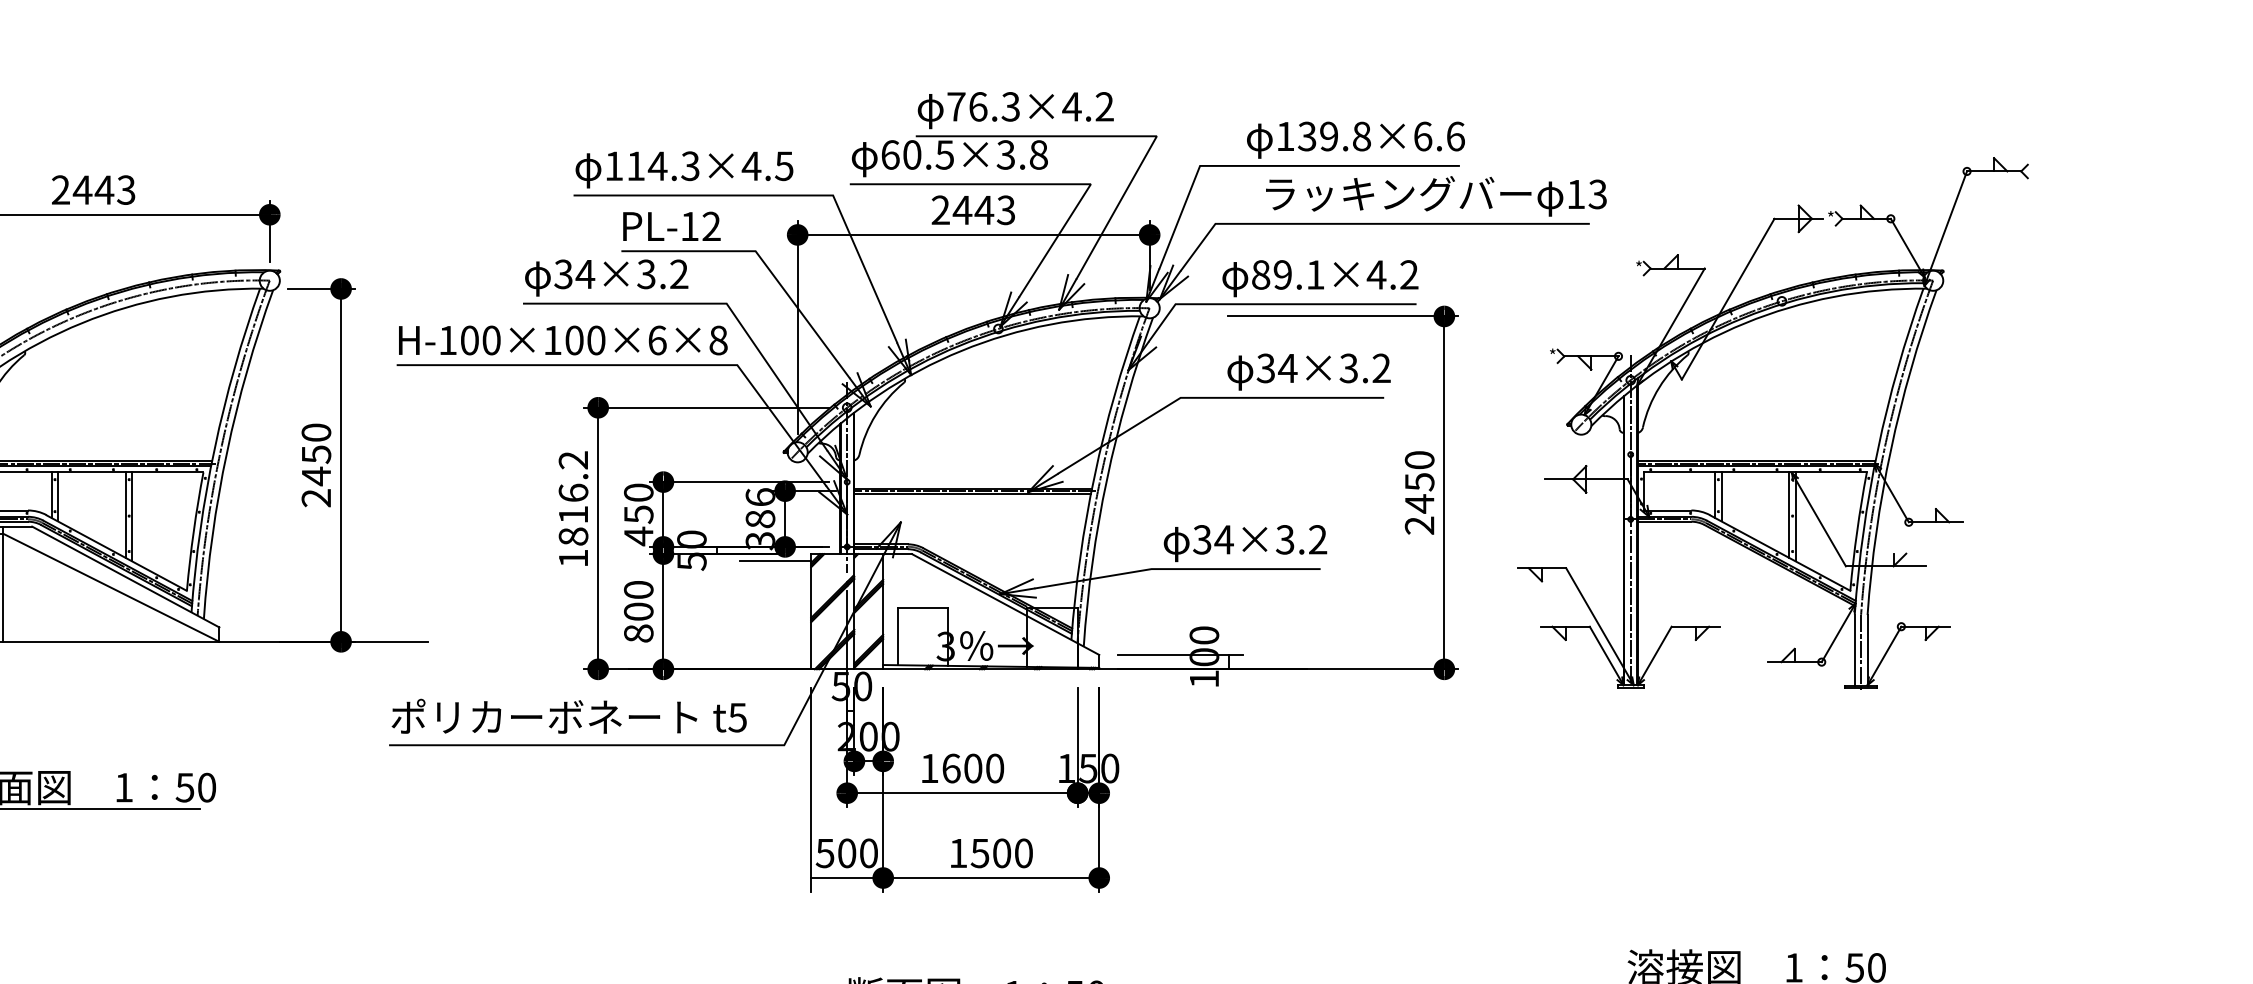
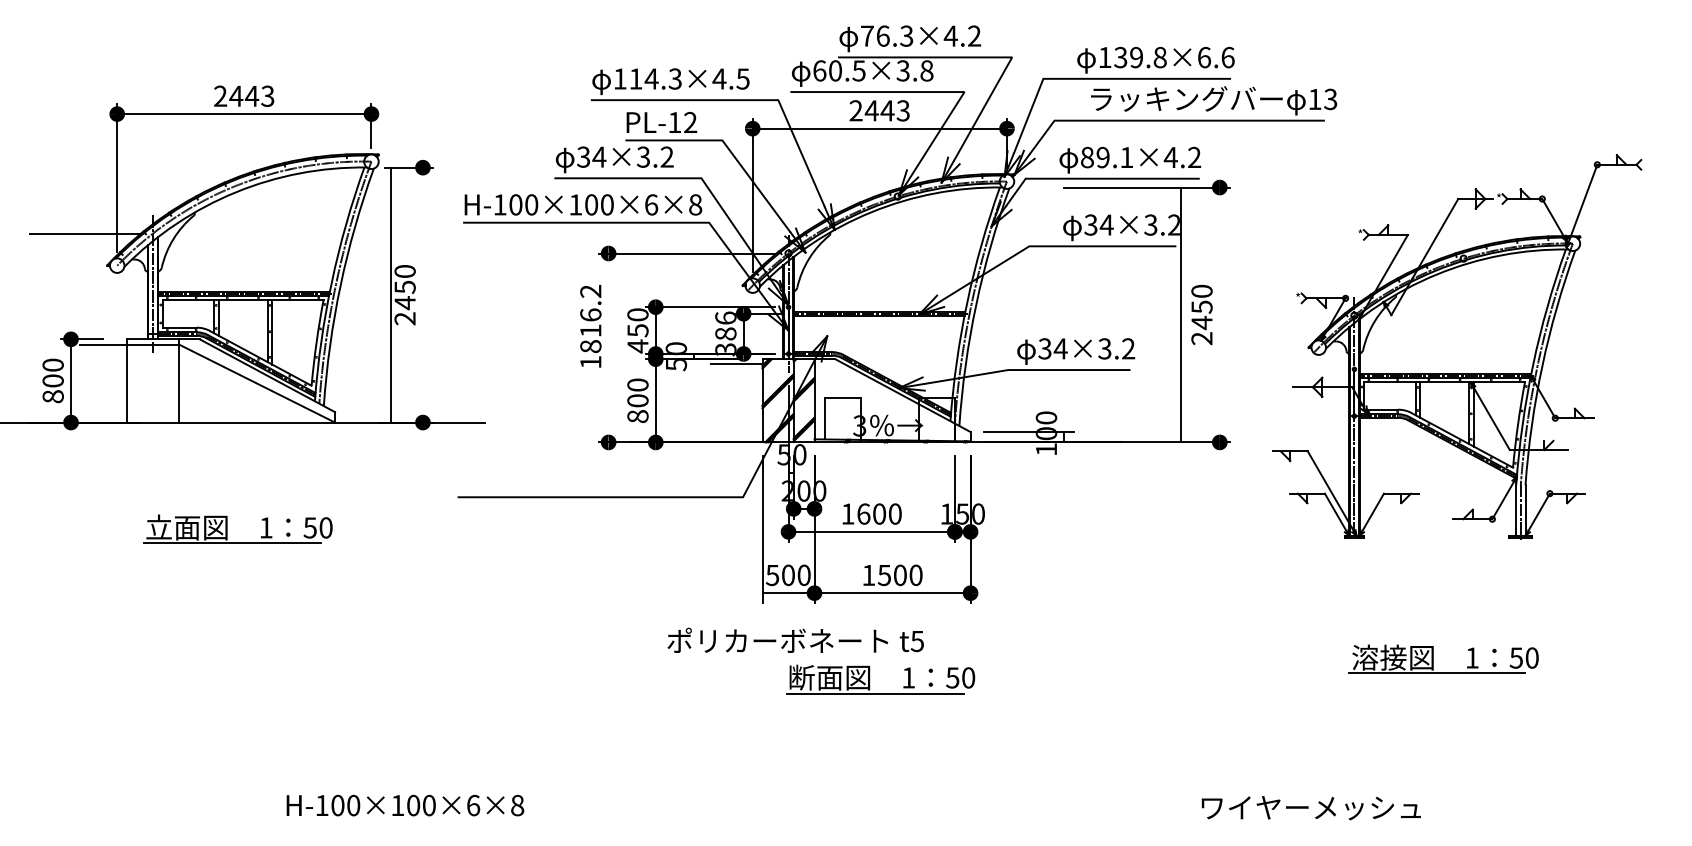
part: (1773, 422) -> (1457, 346), moved
line: (340, 464) -> (390, 294), moved
line: (1443, 492) -> (1180, 314), moved
line: (597, 537) -> (608, 347), removed
text: (568, 715) -> (795, 639), moved

